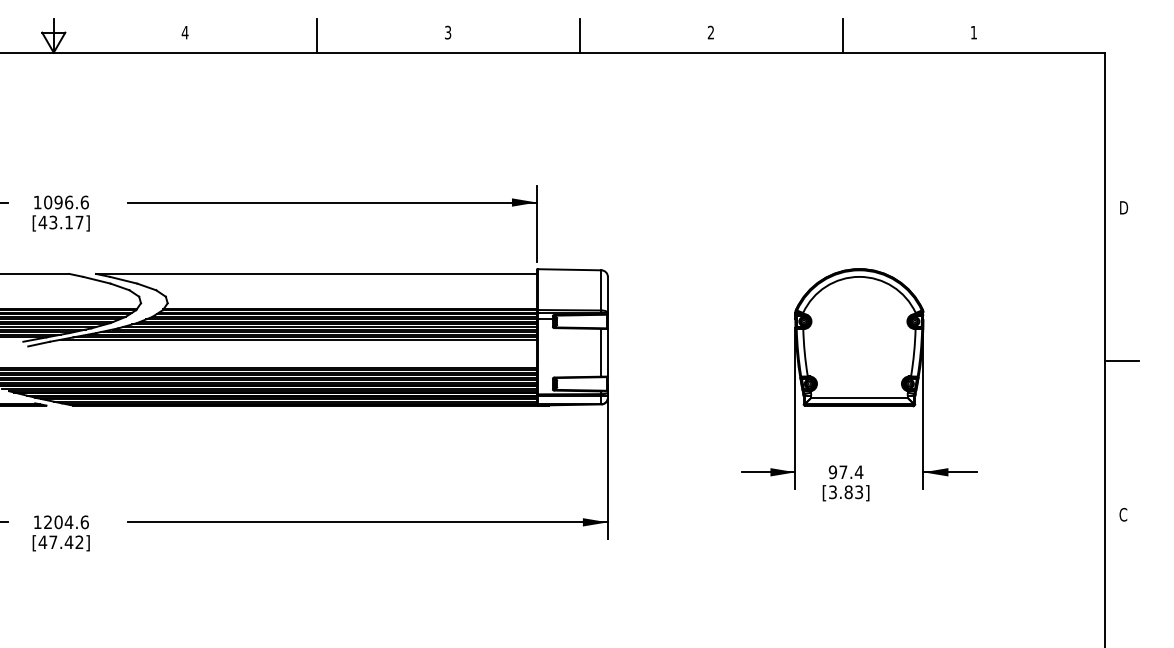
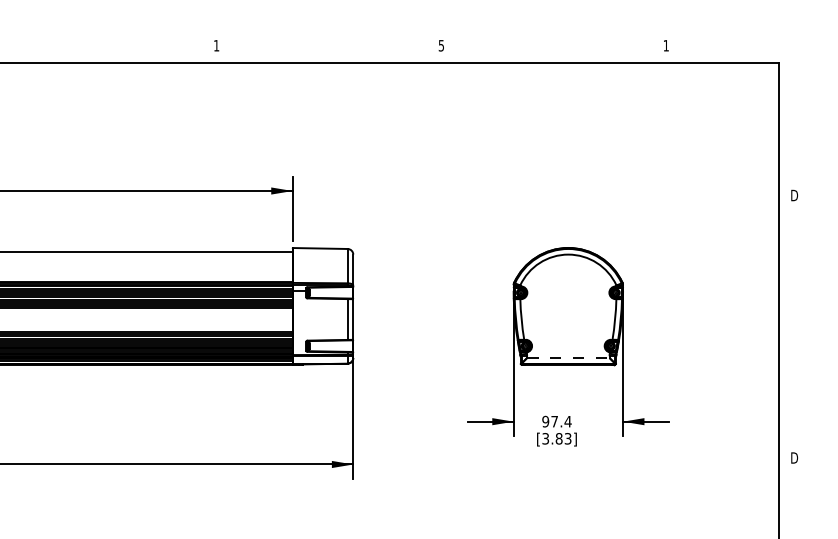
text: (448, 32) -> (216, 45), 3 -> 1
text: (710, 32) -> (441, 45), 2 -> 5
line: (316, 35) -> (104, 48), removed
line: (579, 35) -> (328, 48), removed
line: (842, 35) -> (553, 48), removed
line: (1121, 361) -> (792, 326), removed
line: (859, 397) -> (568, 357), solid -> dashed
text: (1123, 514) -> (794, 457), C -> D

